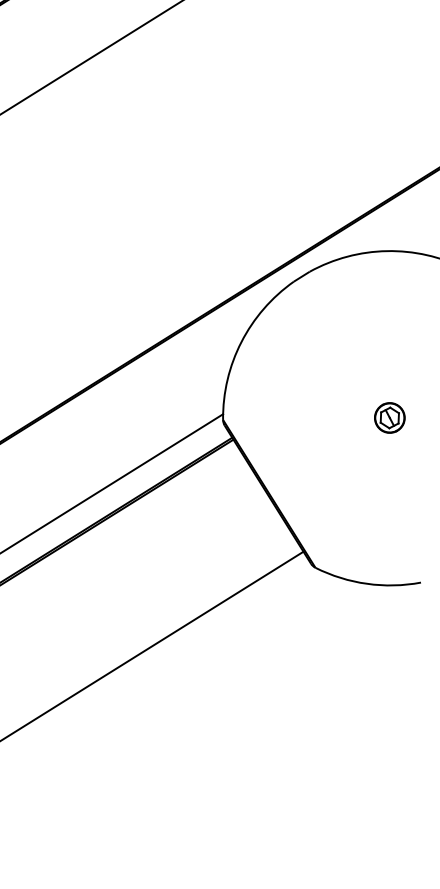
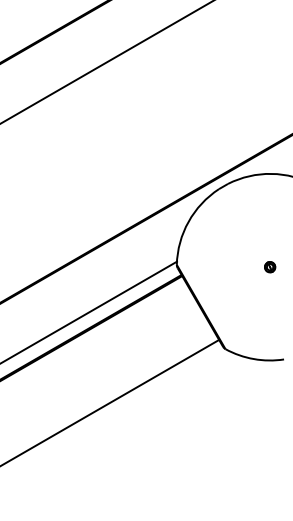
part: (390, 418) -> (270, 267), size x0.62

